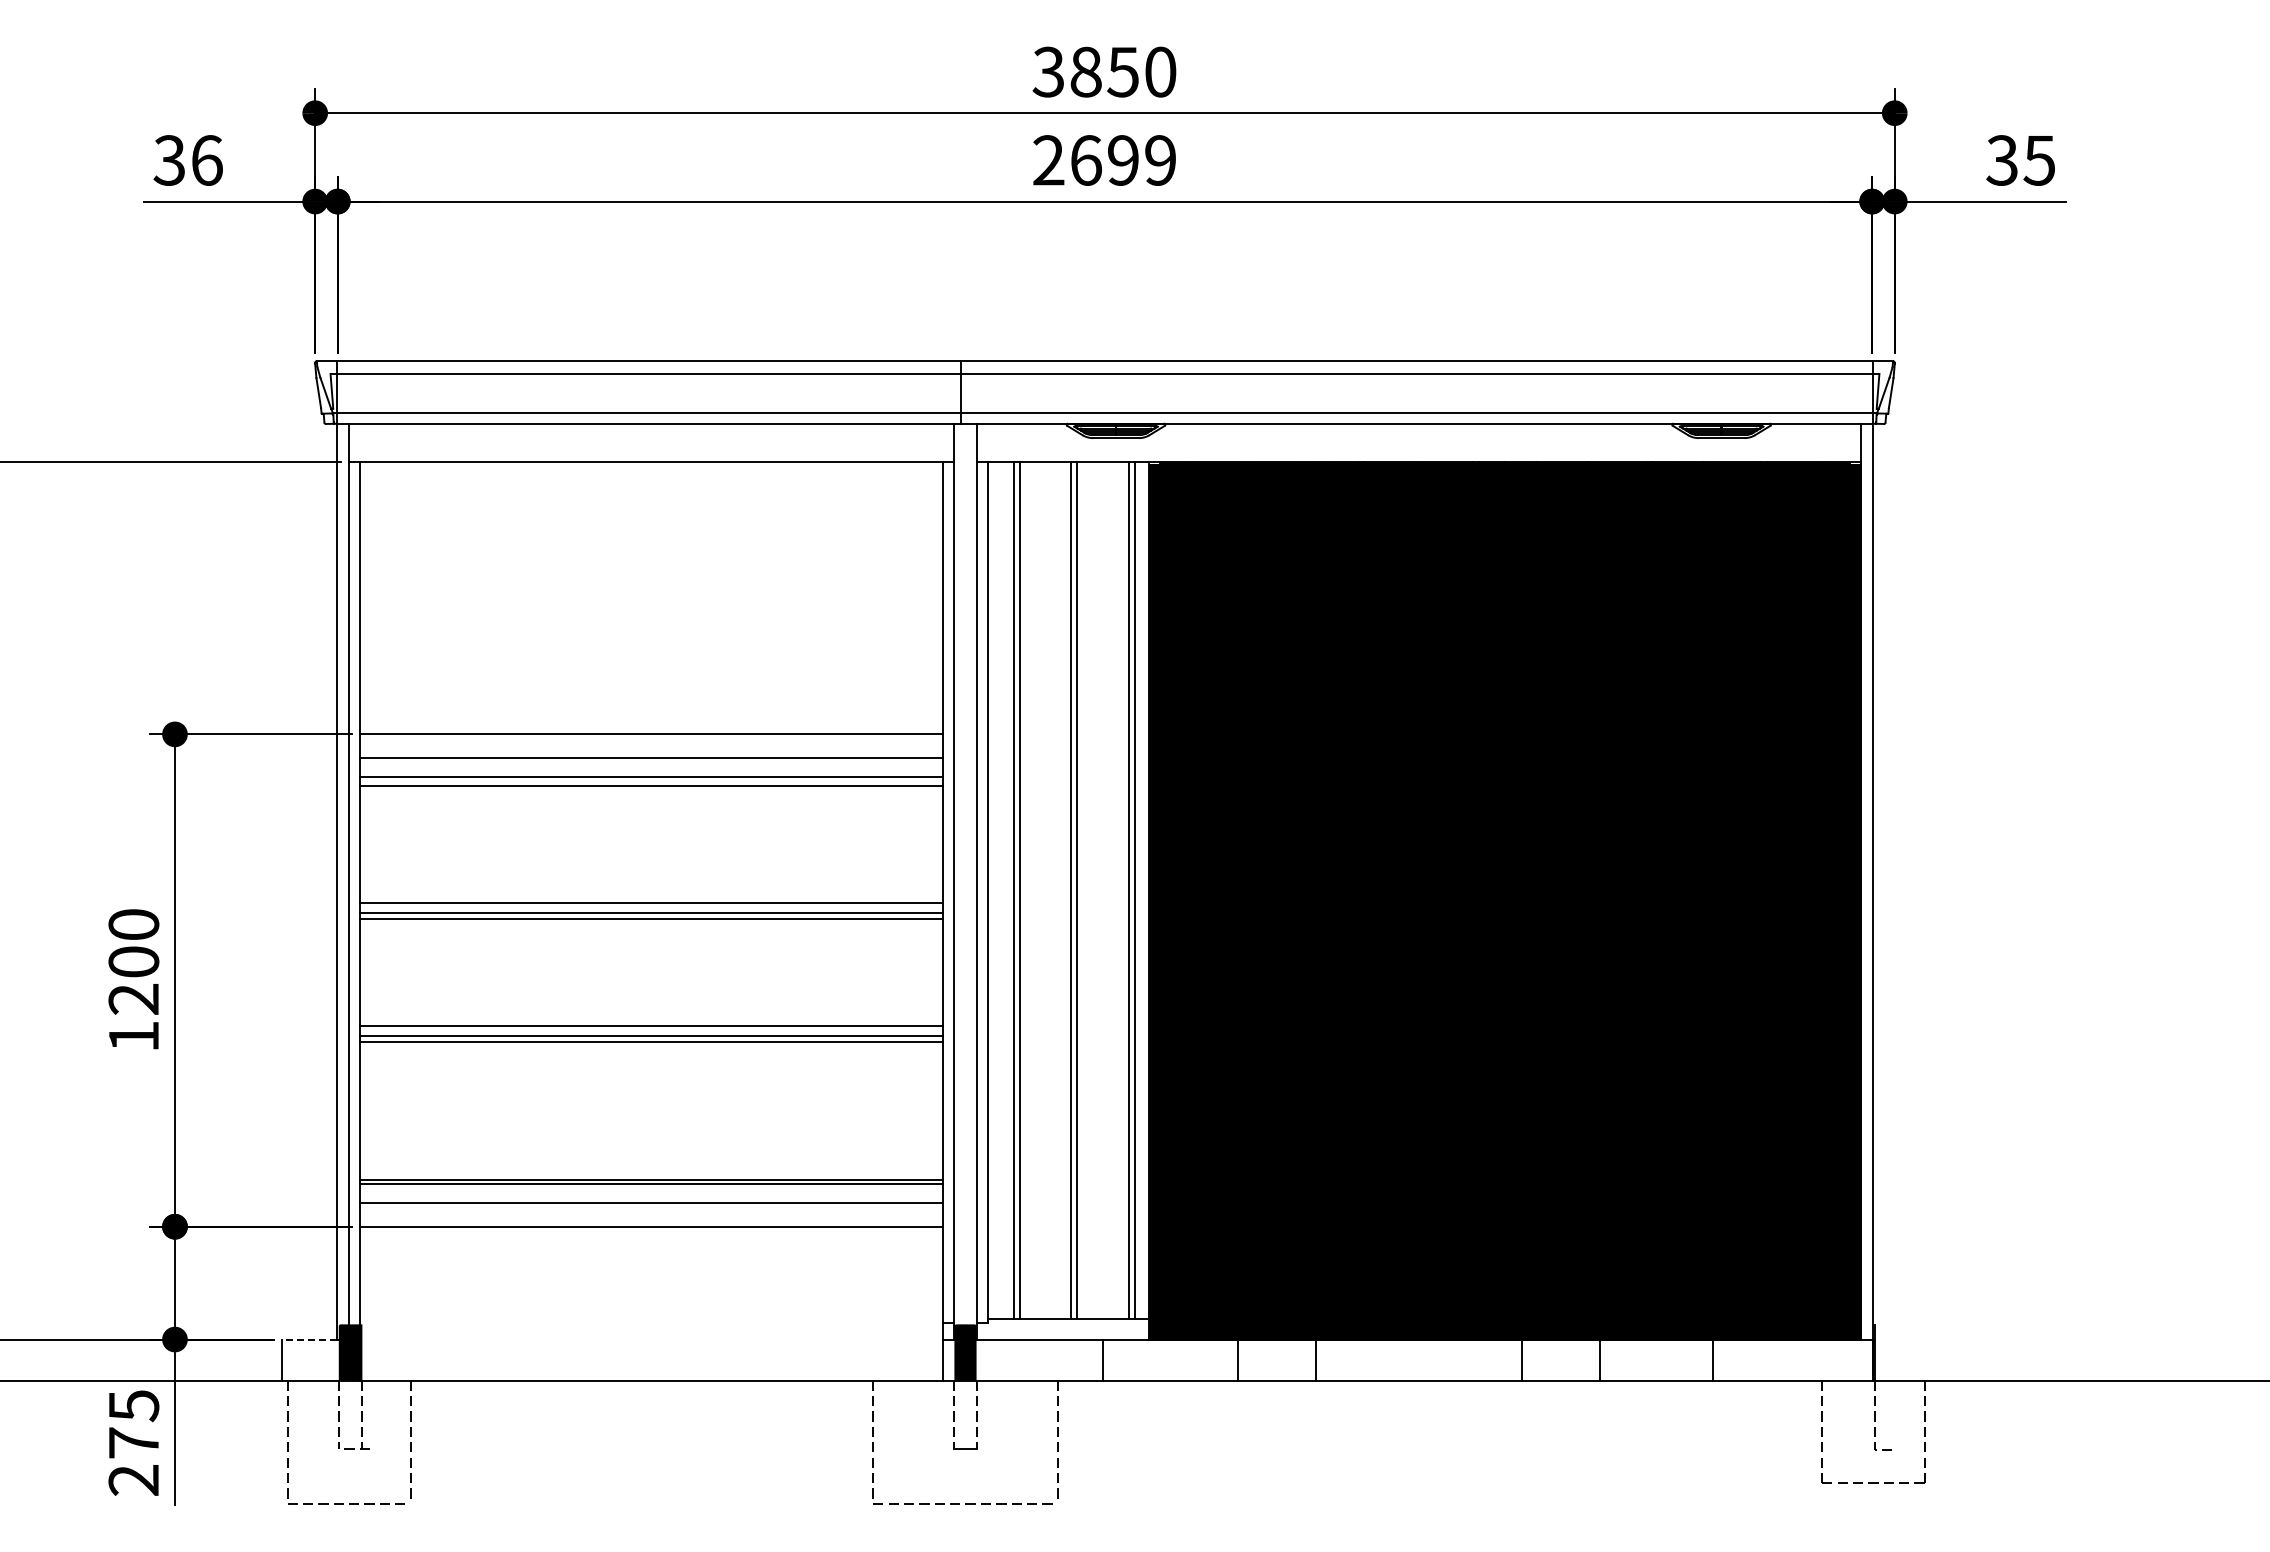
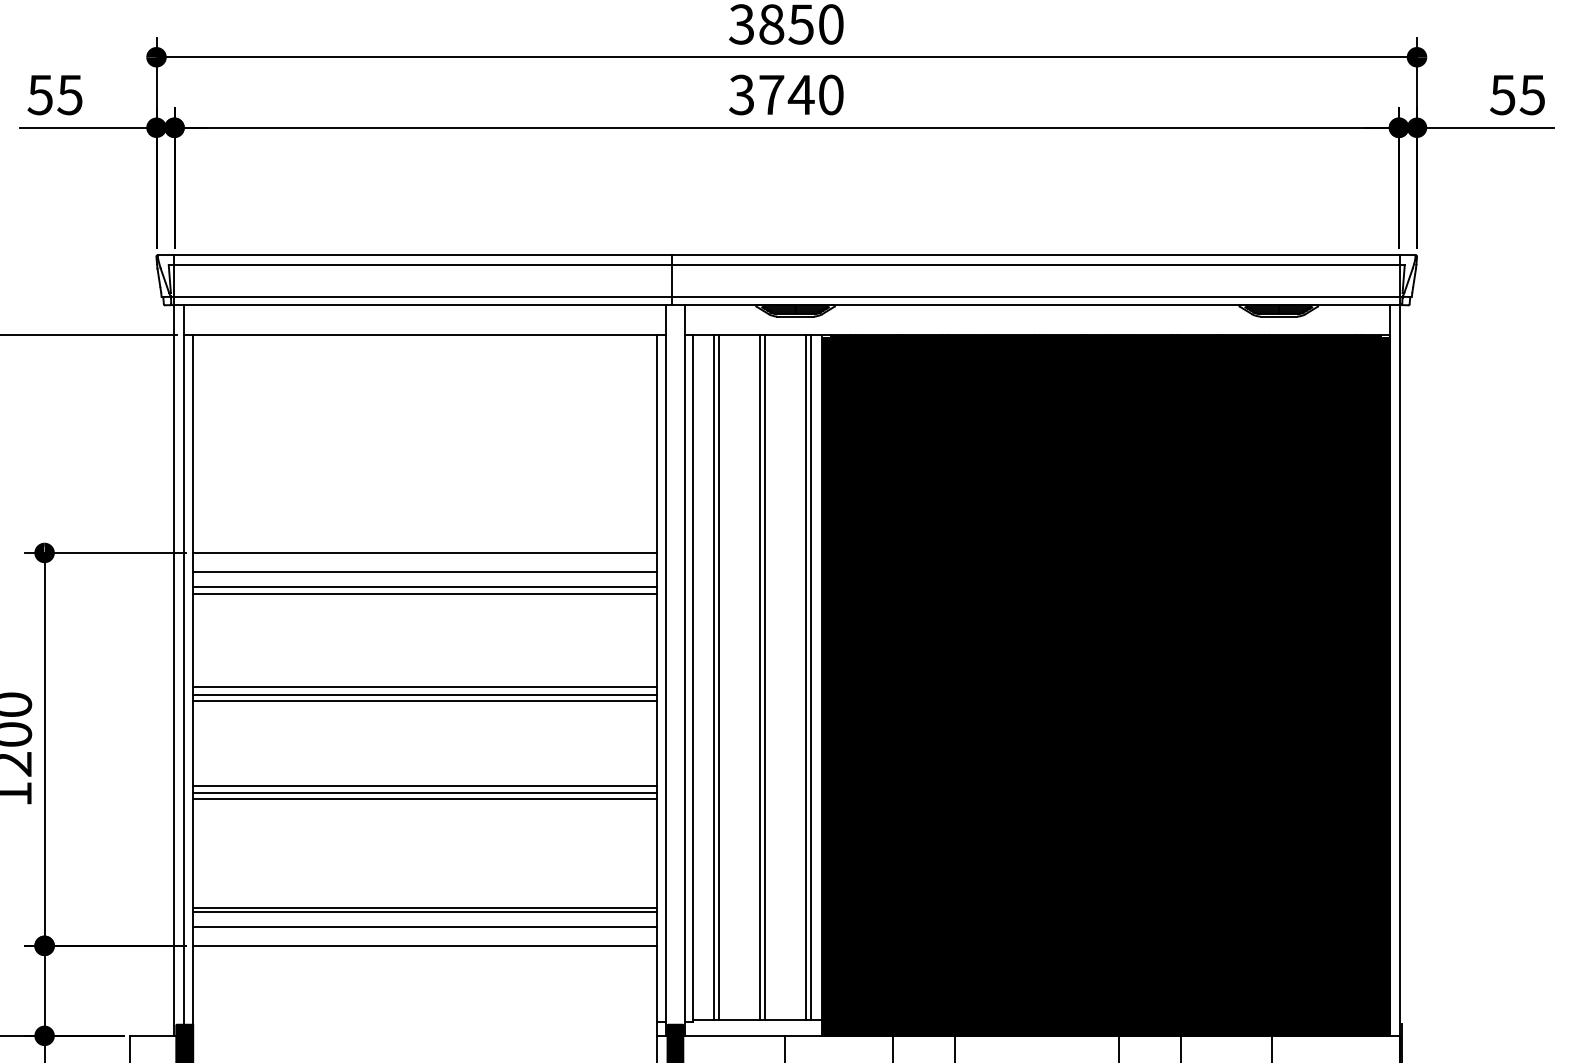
text: (187, 160) -> (54, 94), 36 -> 55
text: (1104, 160) -> (786, 94), 2699 -> 3740
text: (2001, 160) -> (1502, 94), 35 -> 55
line: (308, 1339) -> (151, 1035), dashed -> solid

